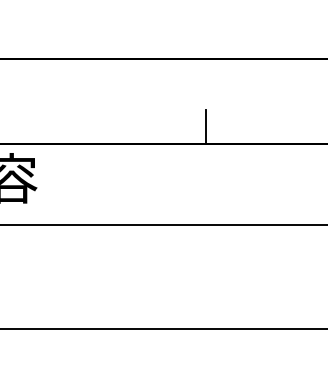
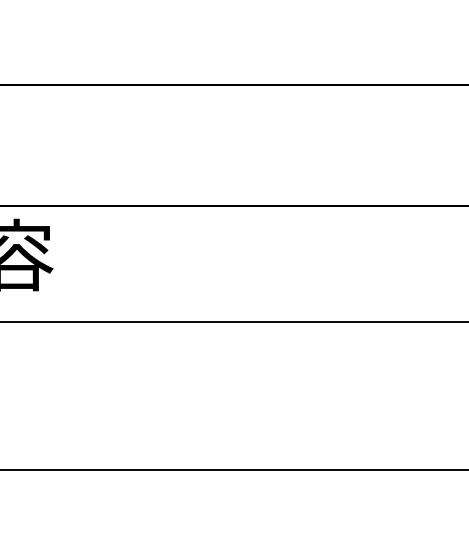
line: (206, 126) -> (295, 180), removed

